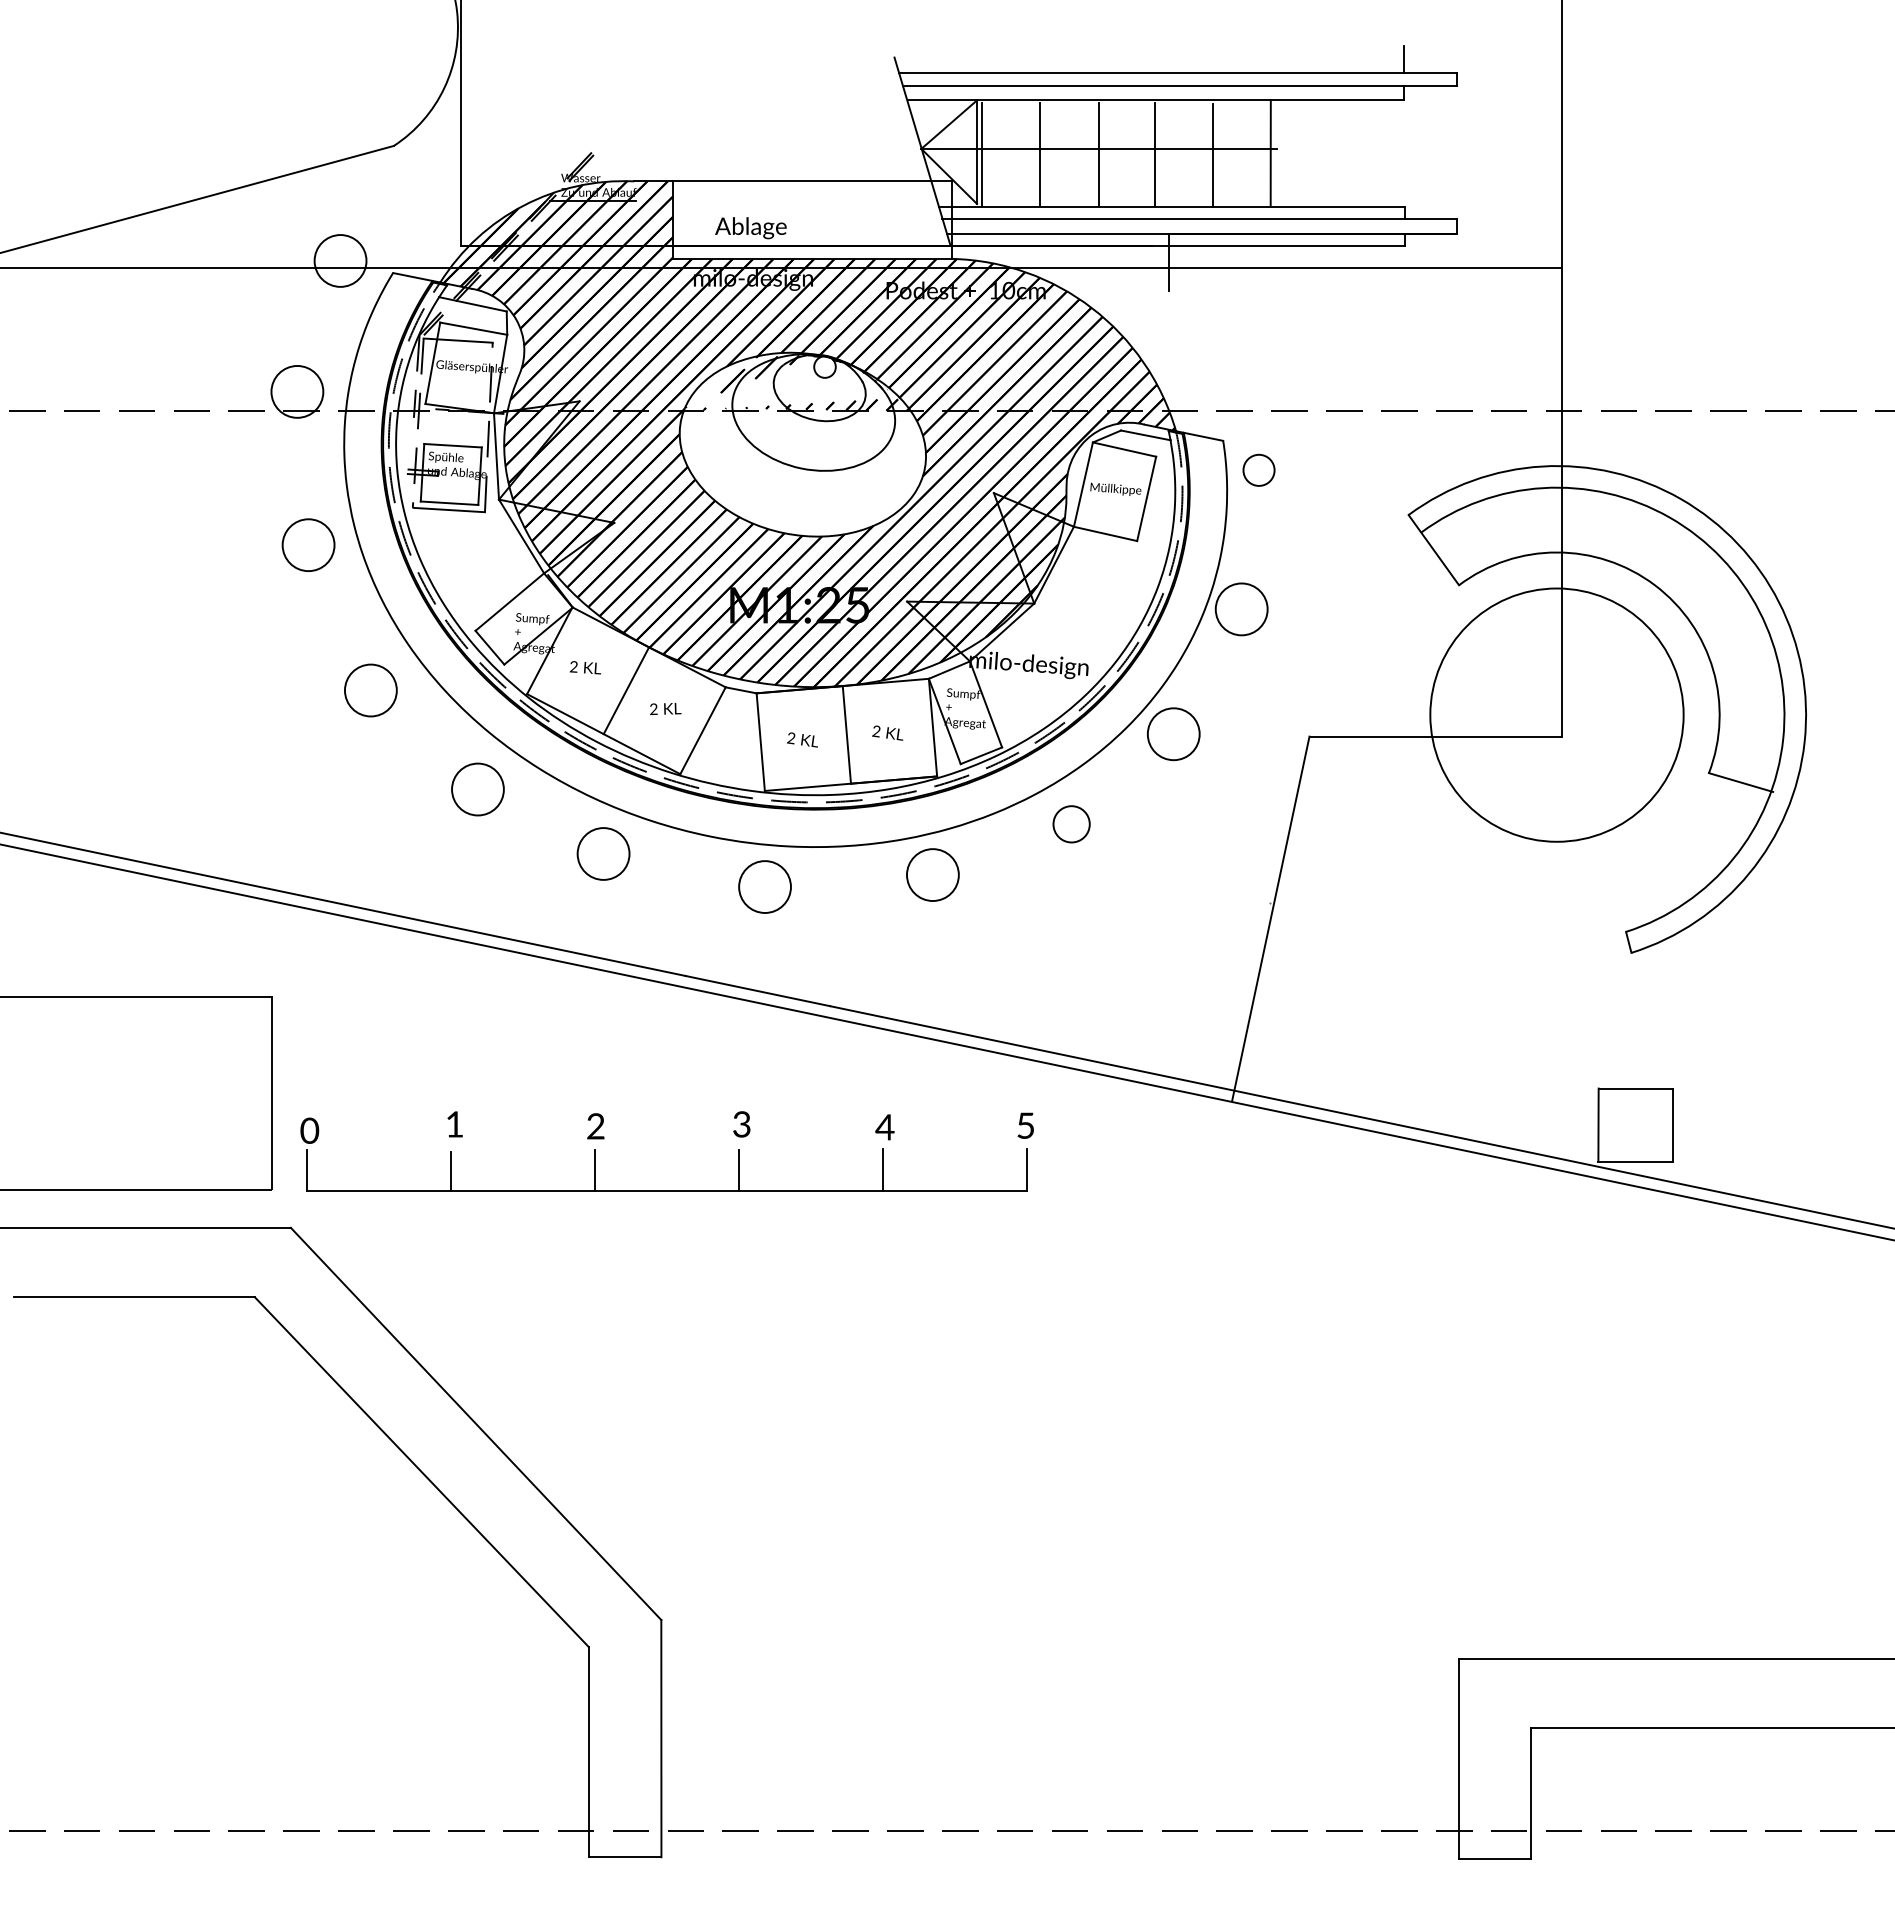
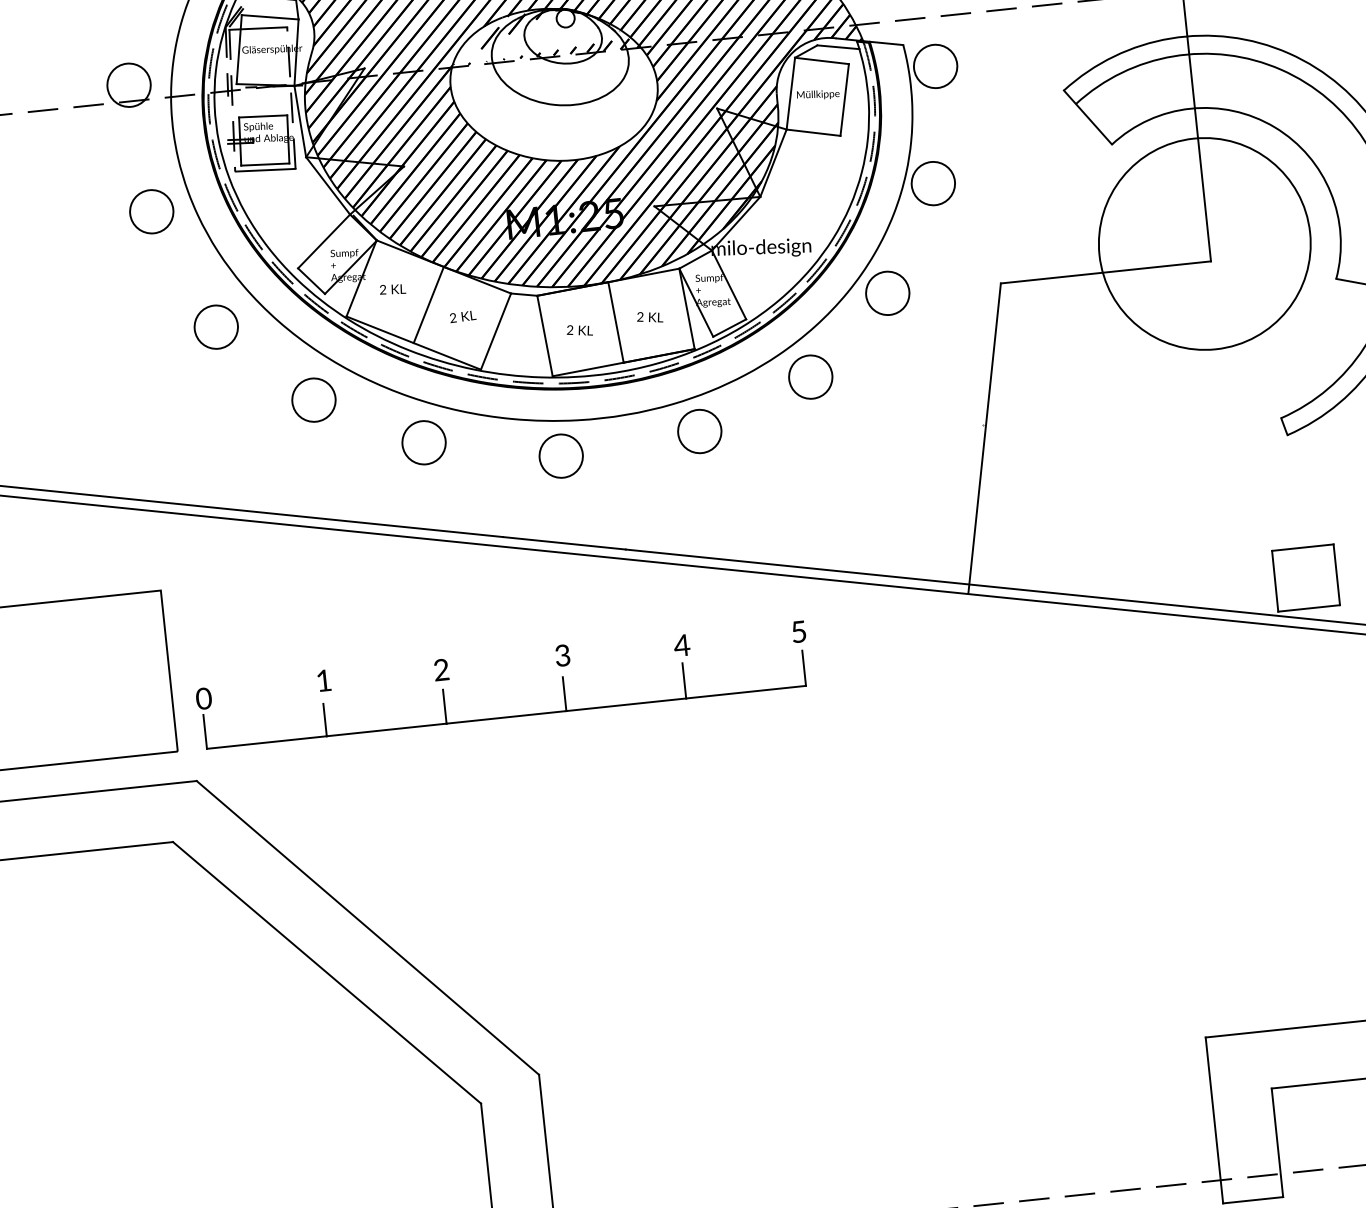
circle: (1258, 470) -> (935, 66), size x1.67
circle: (1071, 824) -> (810, 377), size x1.43

